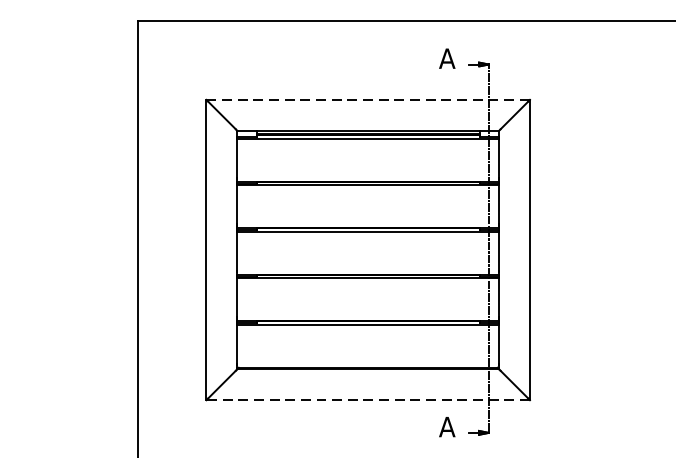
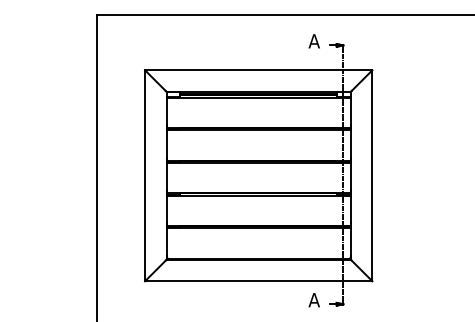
line: (367, 100) -> (258, 70), dashed -> solid
line: (367, 400) -> (258, 281), dashed -> solid

